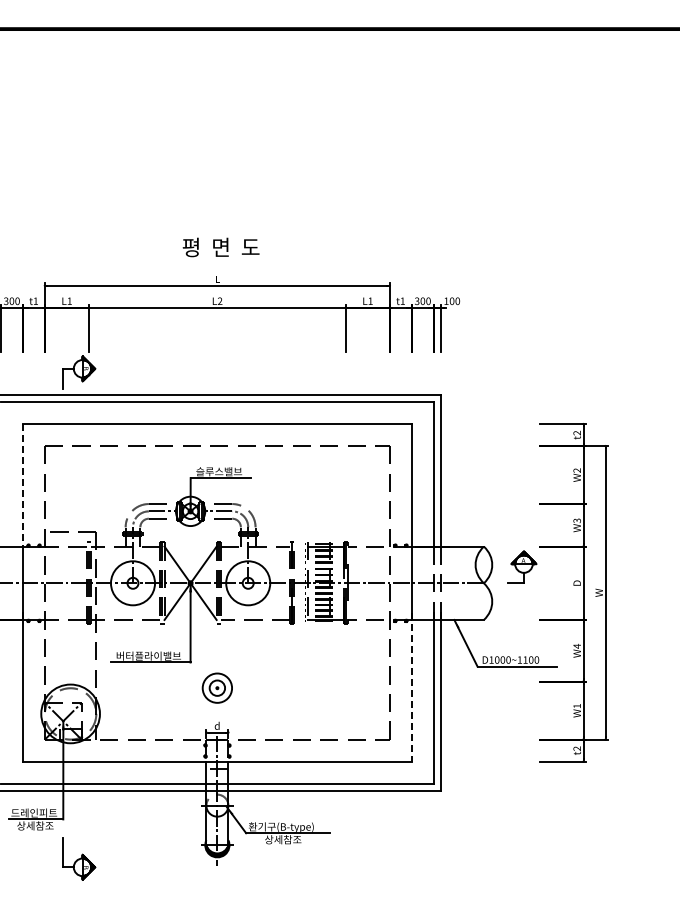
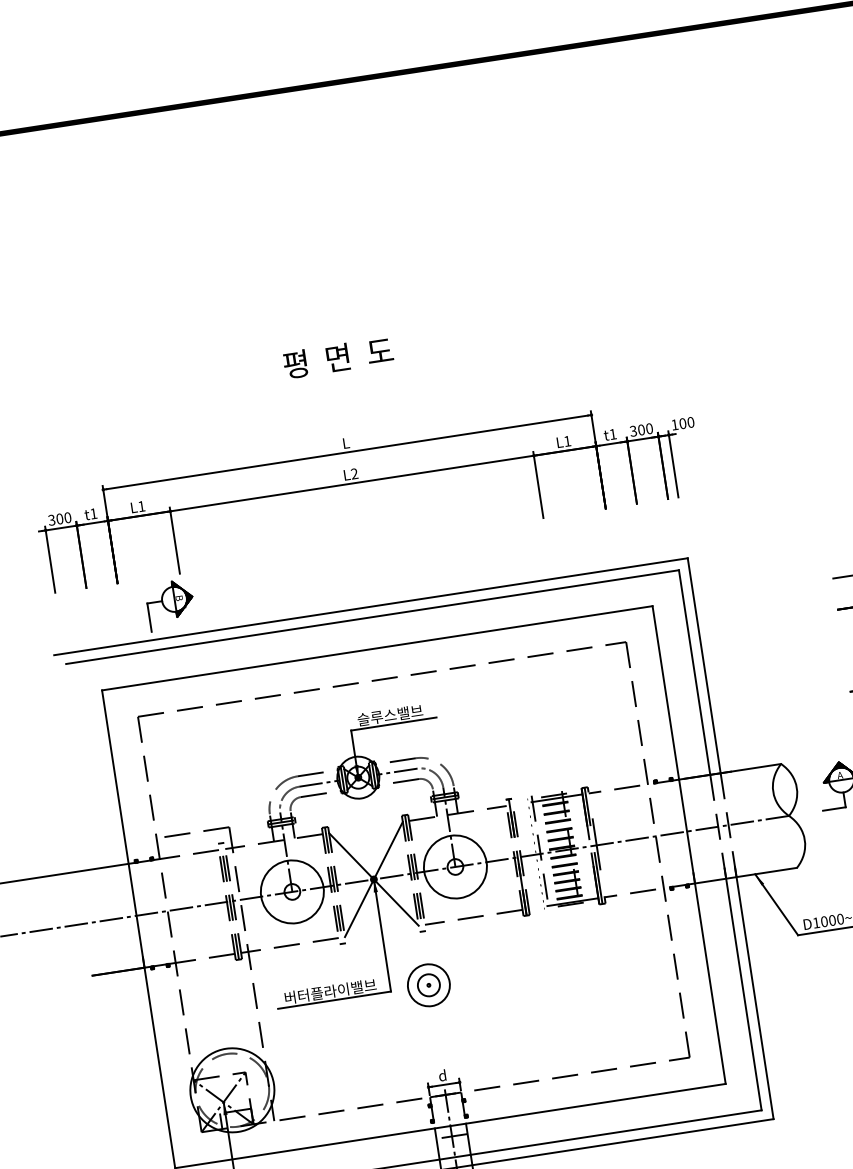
text: (220, 247) -> (337, 358), moved
line: (22, 485) -> (114, 777), dashed -> solid
part: (216, 687) -> (427, 984), moved
line: (411, 687) -> (709, 979), dashed -> solid

